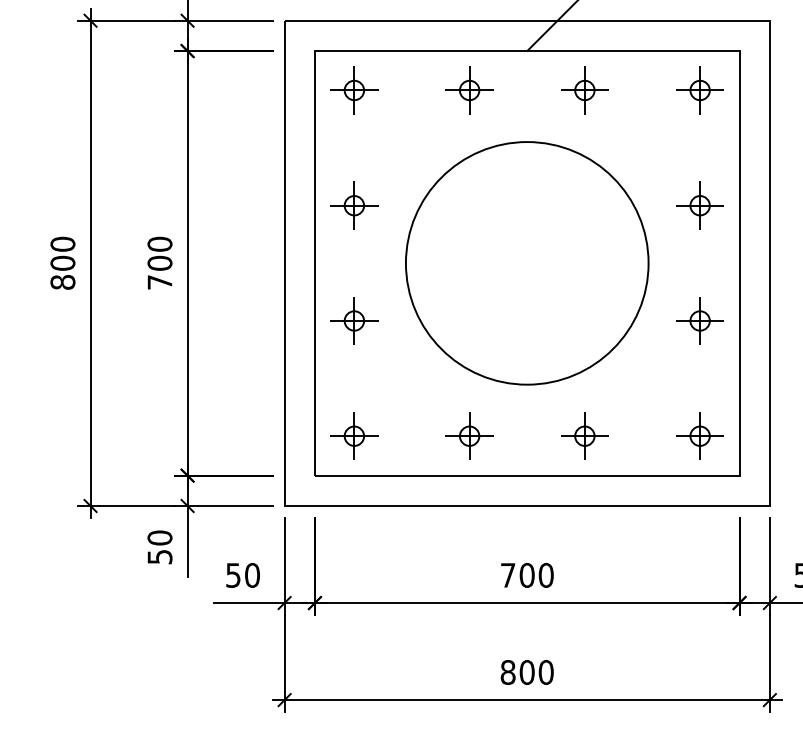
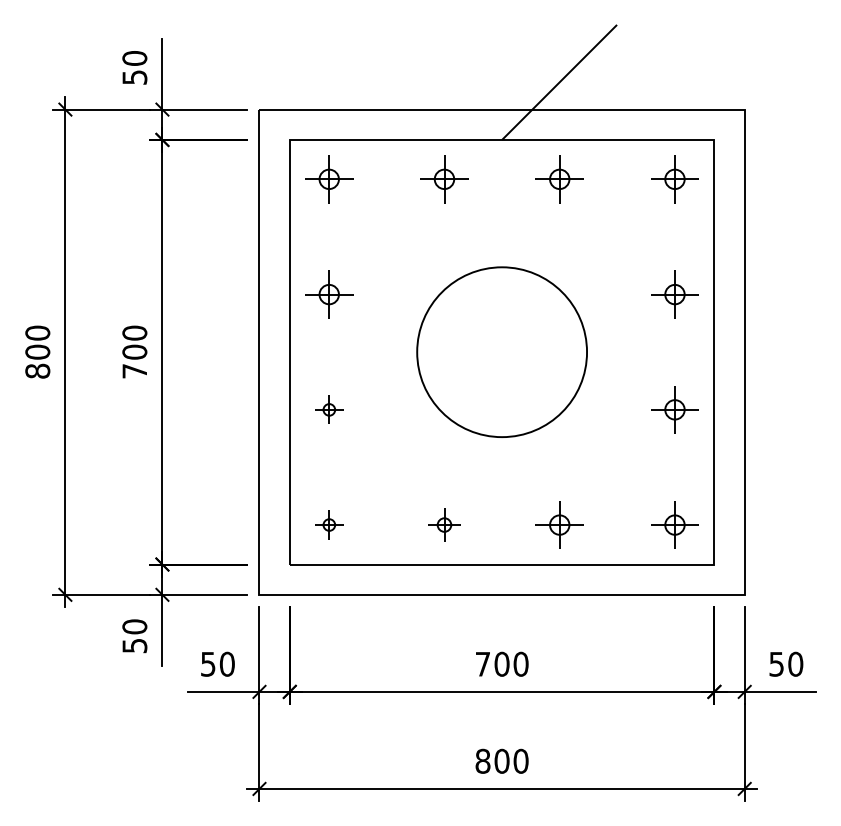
circle: (526, 262) -> (501, 351), size x0.7
part: (354, 320) -> (329, 409), size x0.6
part: (354, 435) -> (329, 524), size x0.6
part: (469, 435) -> (444, 524), size x0.7

